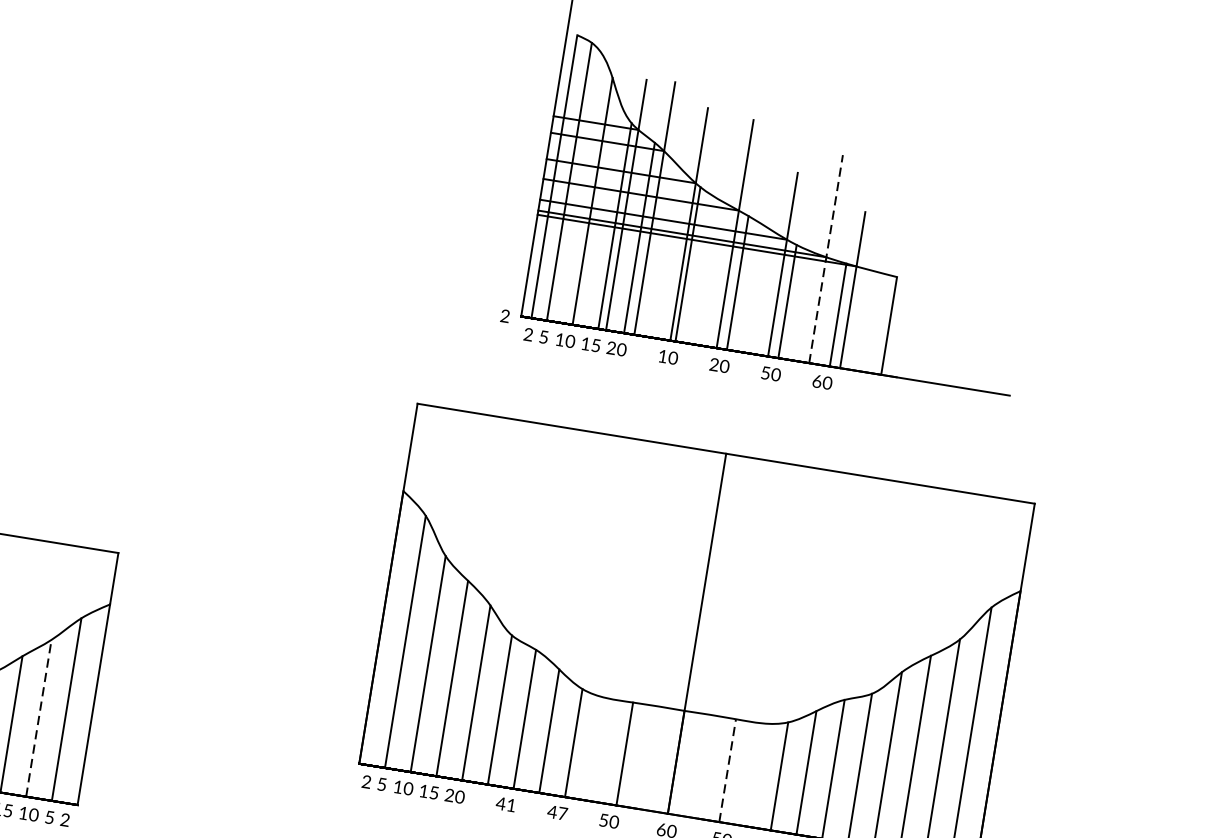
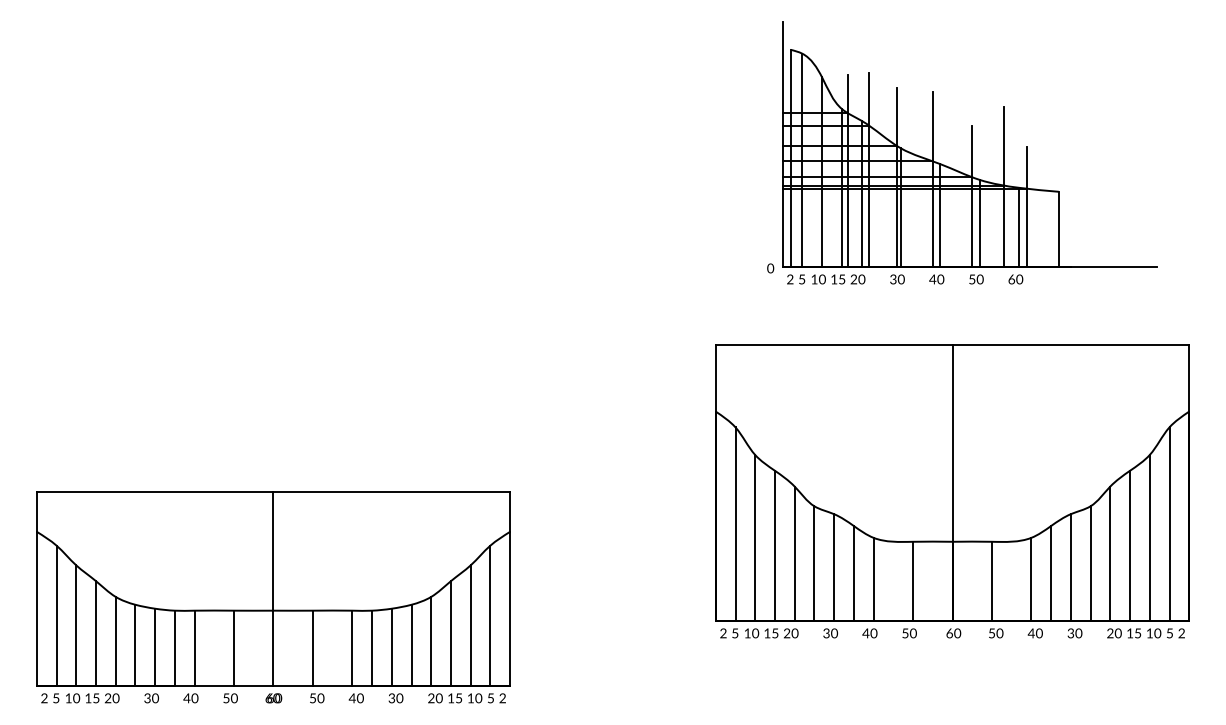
line: (826, 258) -> (1003, 186), dashed -> solid
text: (504, 317) -> (770, 269), 2 -> 0
text: (663, 356) -> (893, 279), 10 -> 30
text: (713, 364) -> (932, 279), 20 -> 40
line: (38, 716) -> (470, 624), dashed -> solid
line: (727, 769) -> (991, 580), dashed -> solid
text: (506, 804) -> (830, 633), 41 -> 30
text: (562, 813) -> (873, 633), 47 -> 40

